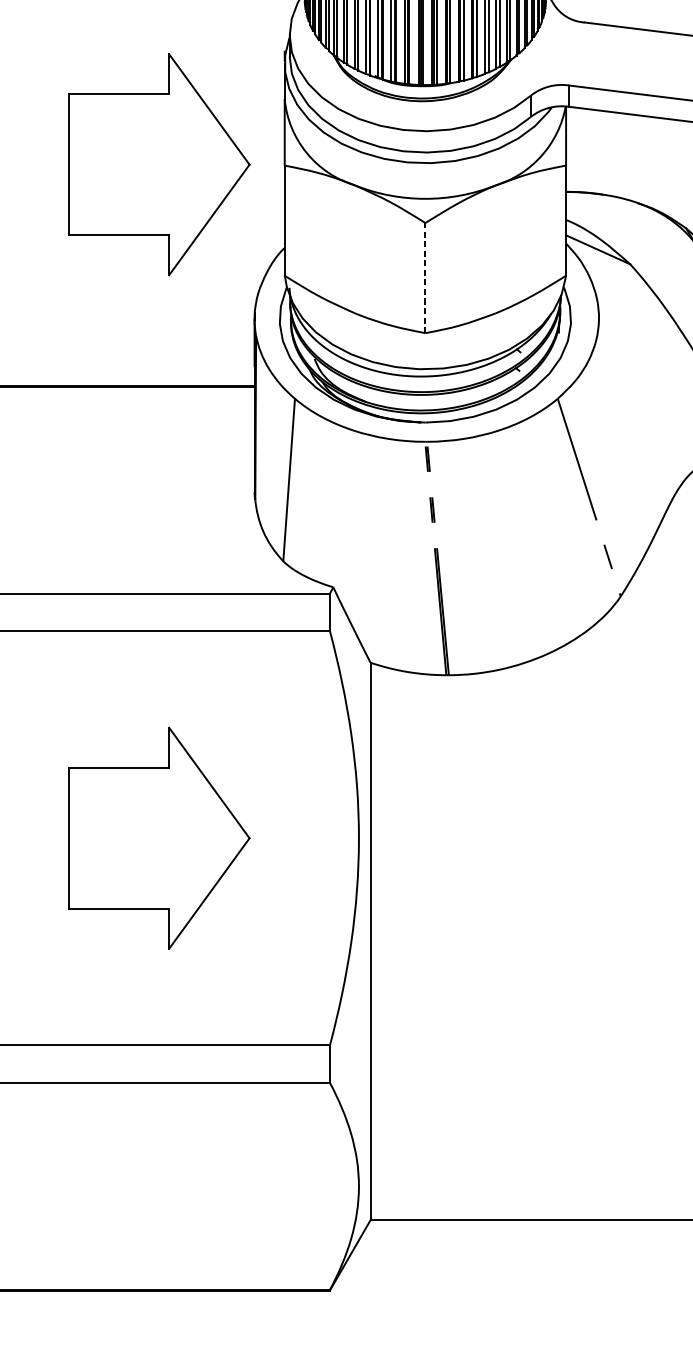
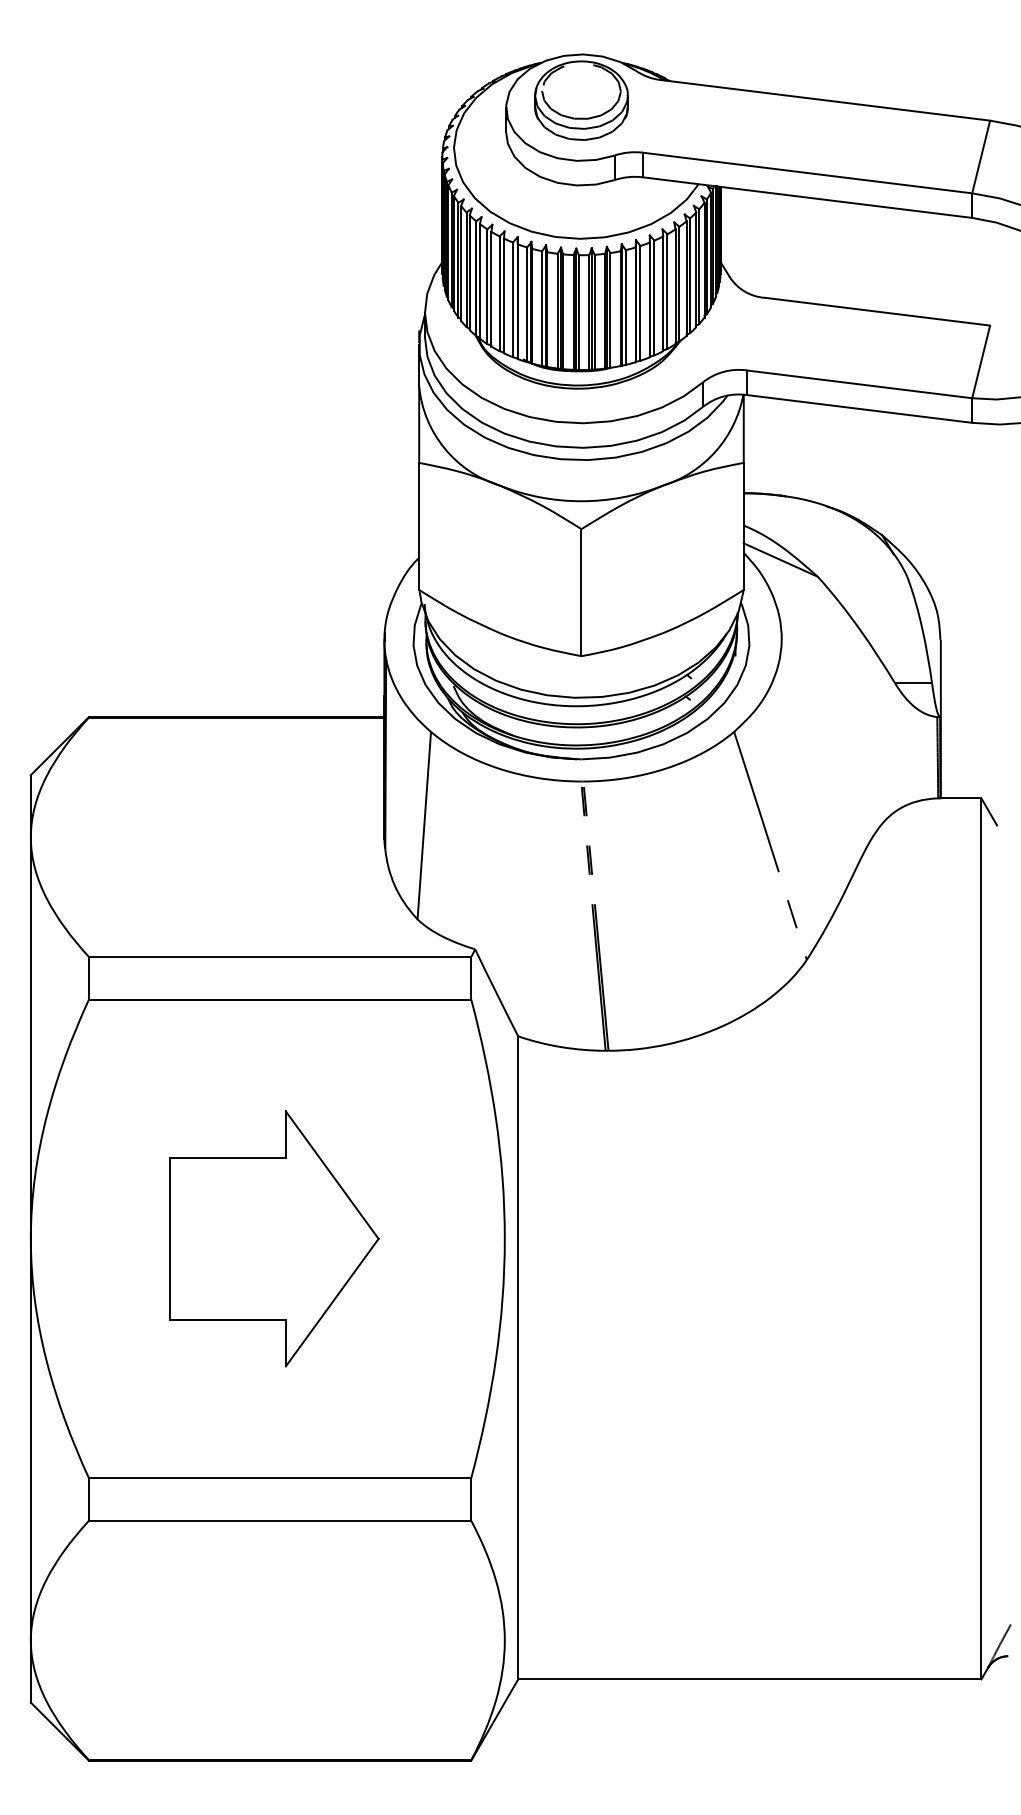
part: (159, 164) -> (274, 461), removed
line: (425, 277) -> (581, 592), dashed -> solid

